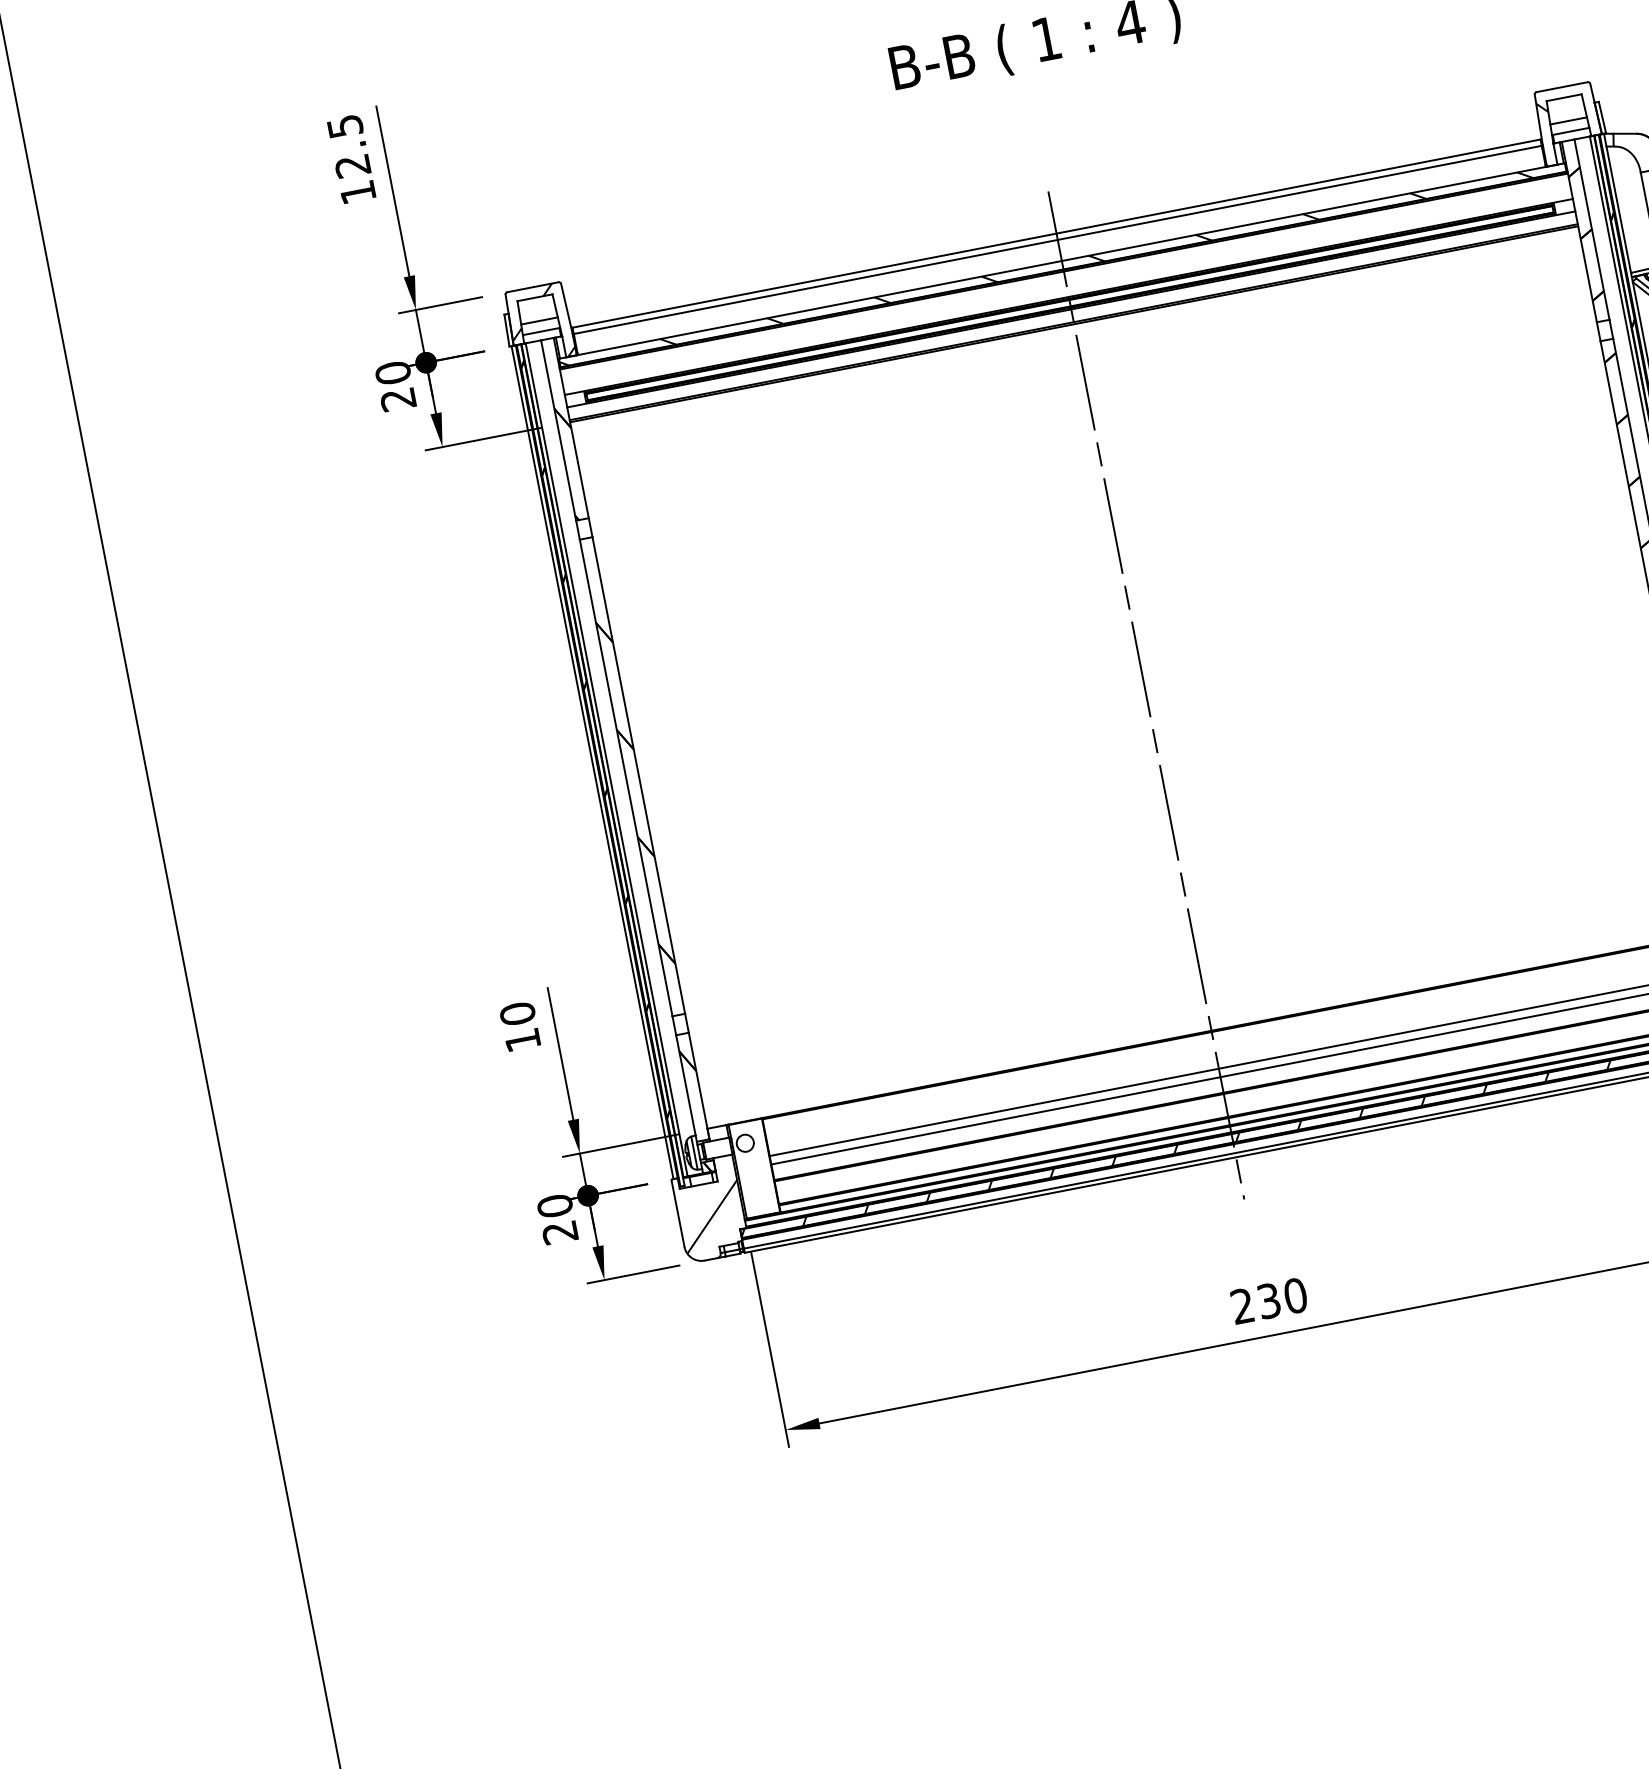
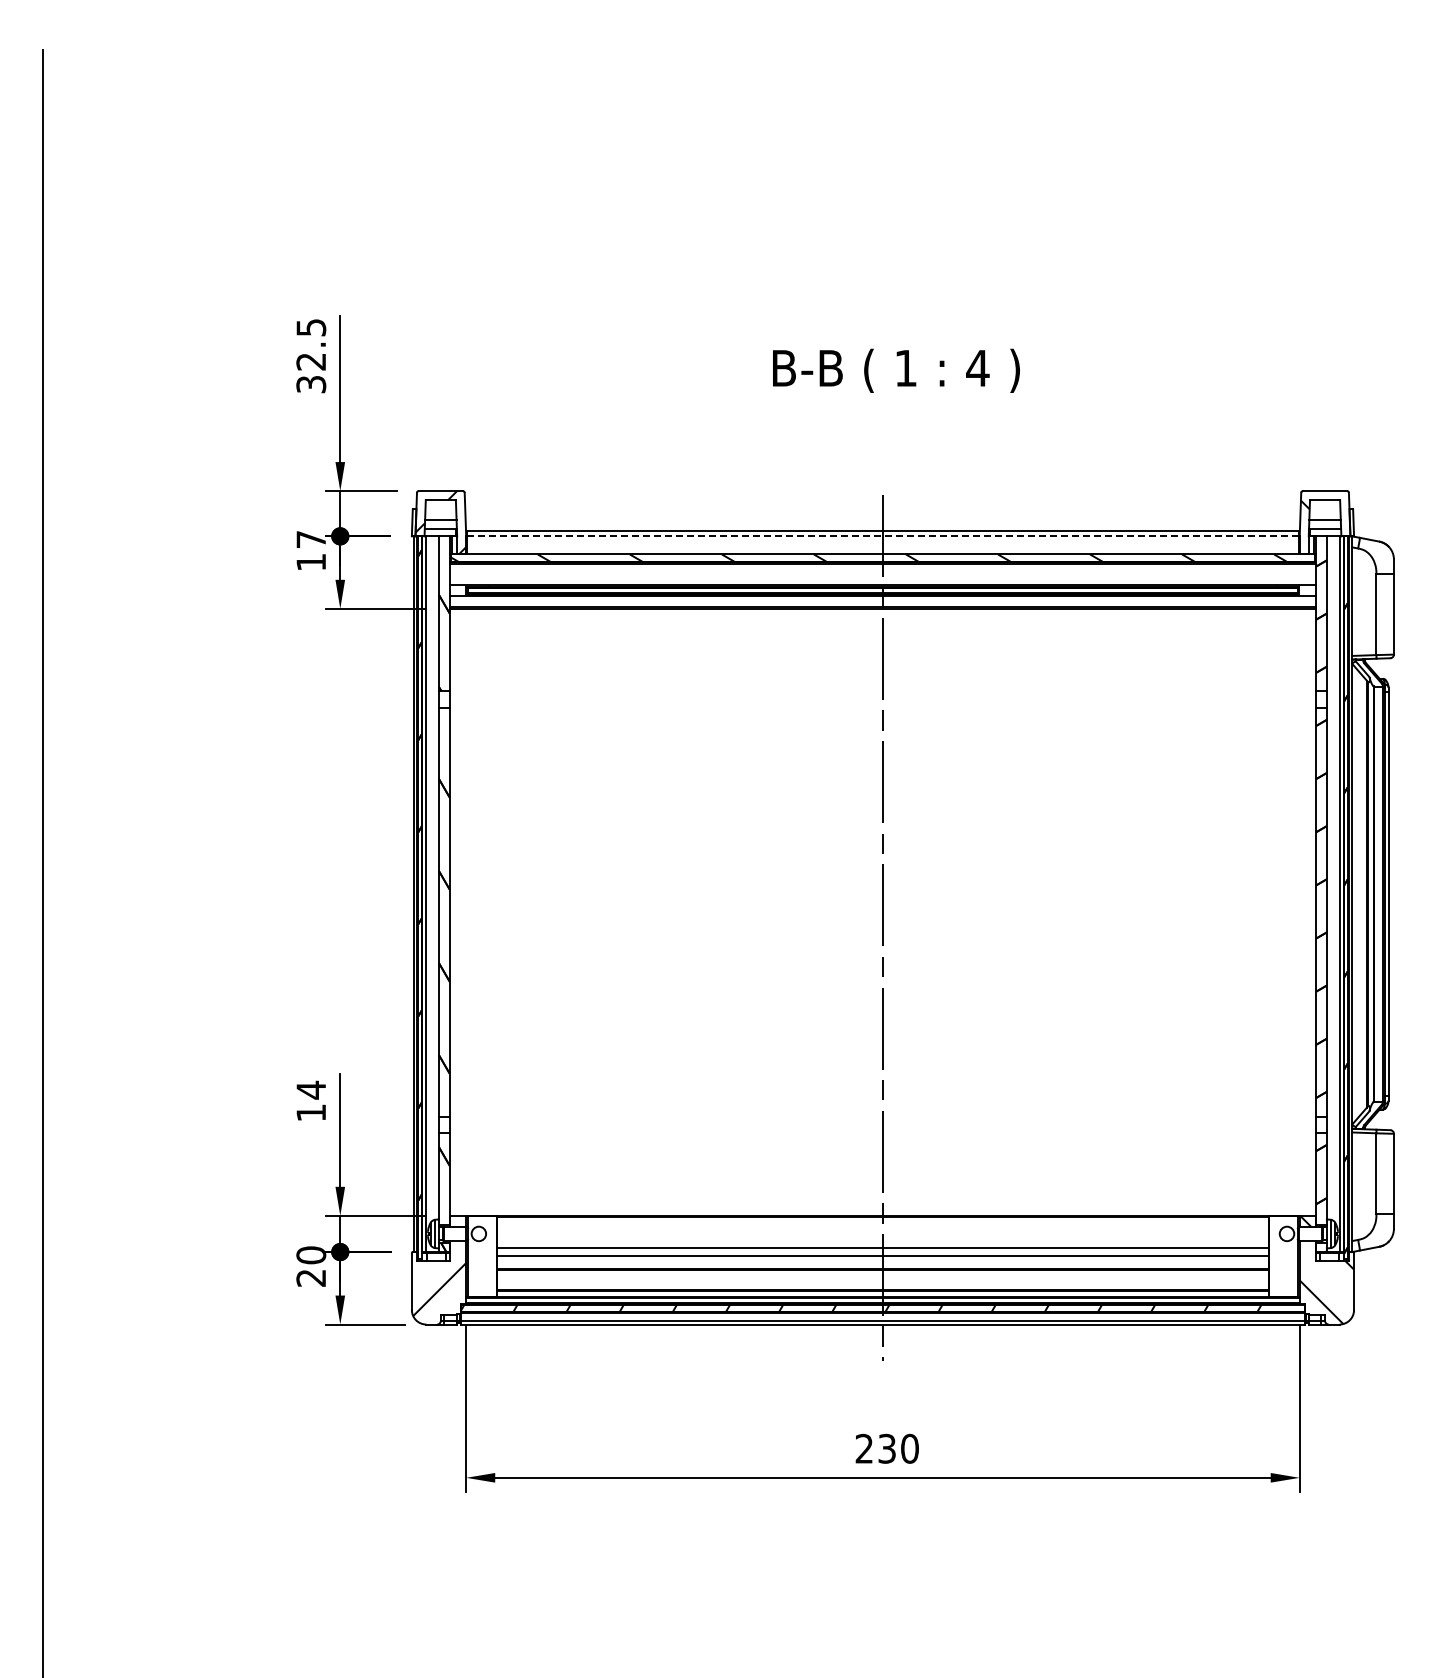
text: (358, 192) -> (311, 384), 12.5 -> 32.5
line: (1057, 240) -> (882, 536), solid -> dashed
text: (395, 385) -> (311, 550), 20 -> 17
text: (517, 1013) -> (311, 1089), 10 -> 14

